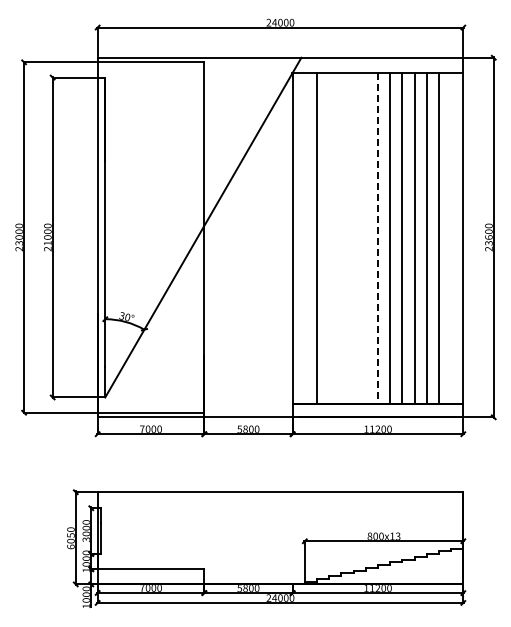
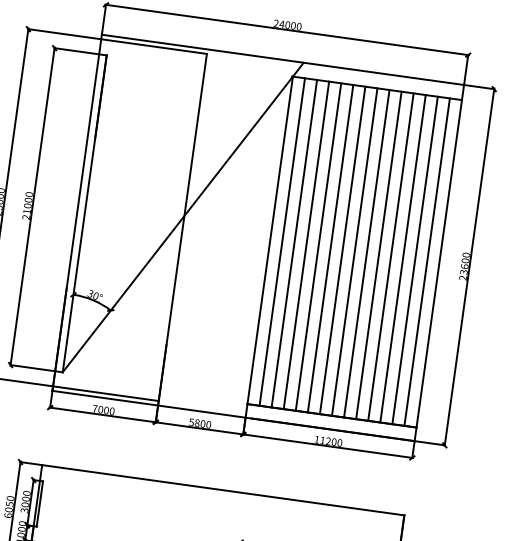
line: (304, 237) -> (282, 241), added
line: (329, 237) -> (306, 244), added
line: (341, 237) -> (318, 246), added
line: (353, 237) -> (330, 247), added
line: (365, 237) -> (342, 249), added
line: (451, 237) -> (427, 261), added
line: (377, 238) -> (354, 252), dashed -> solid

